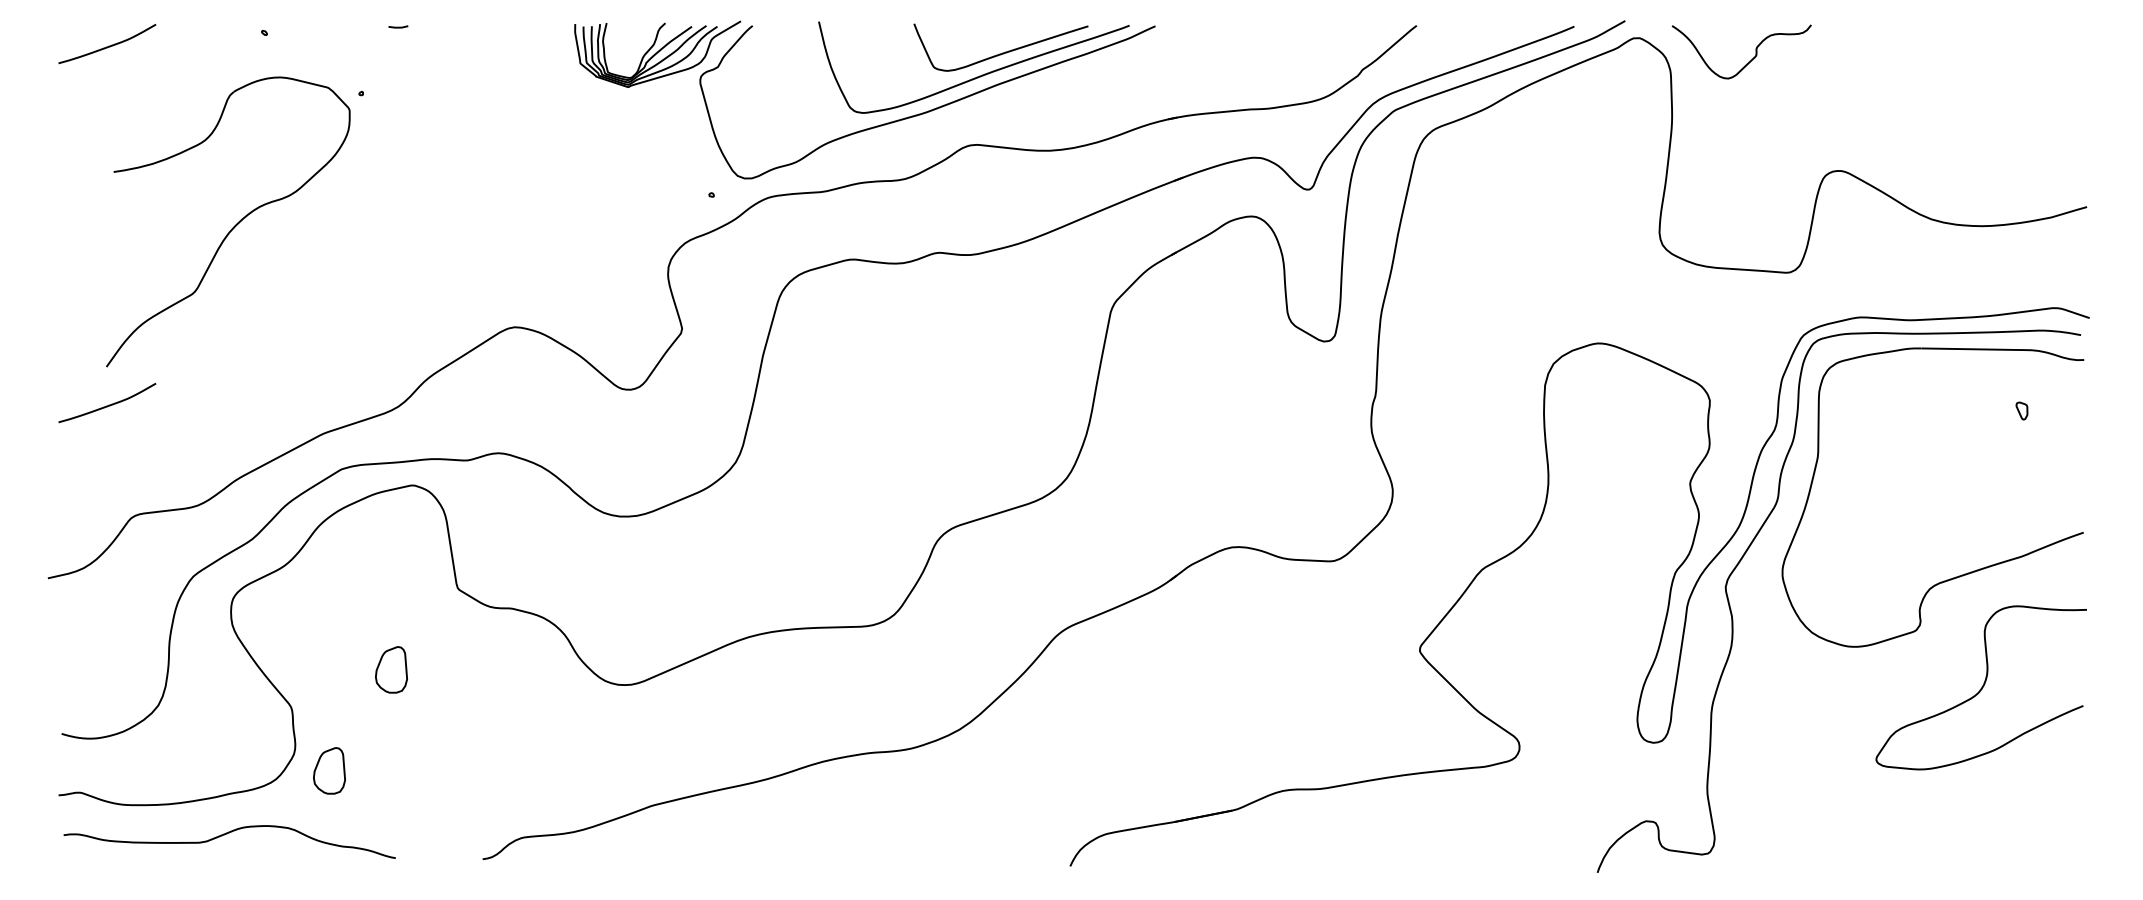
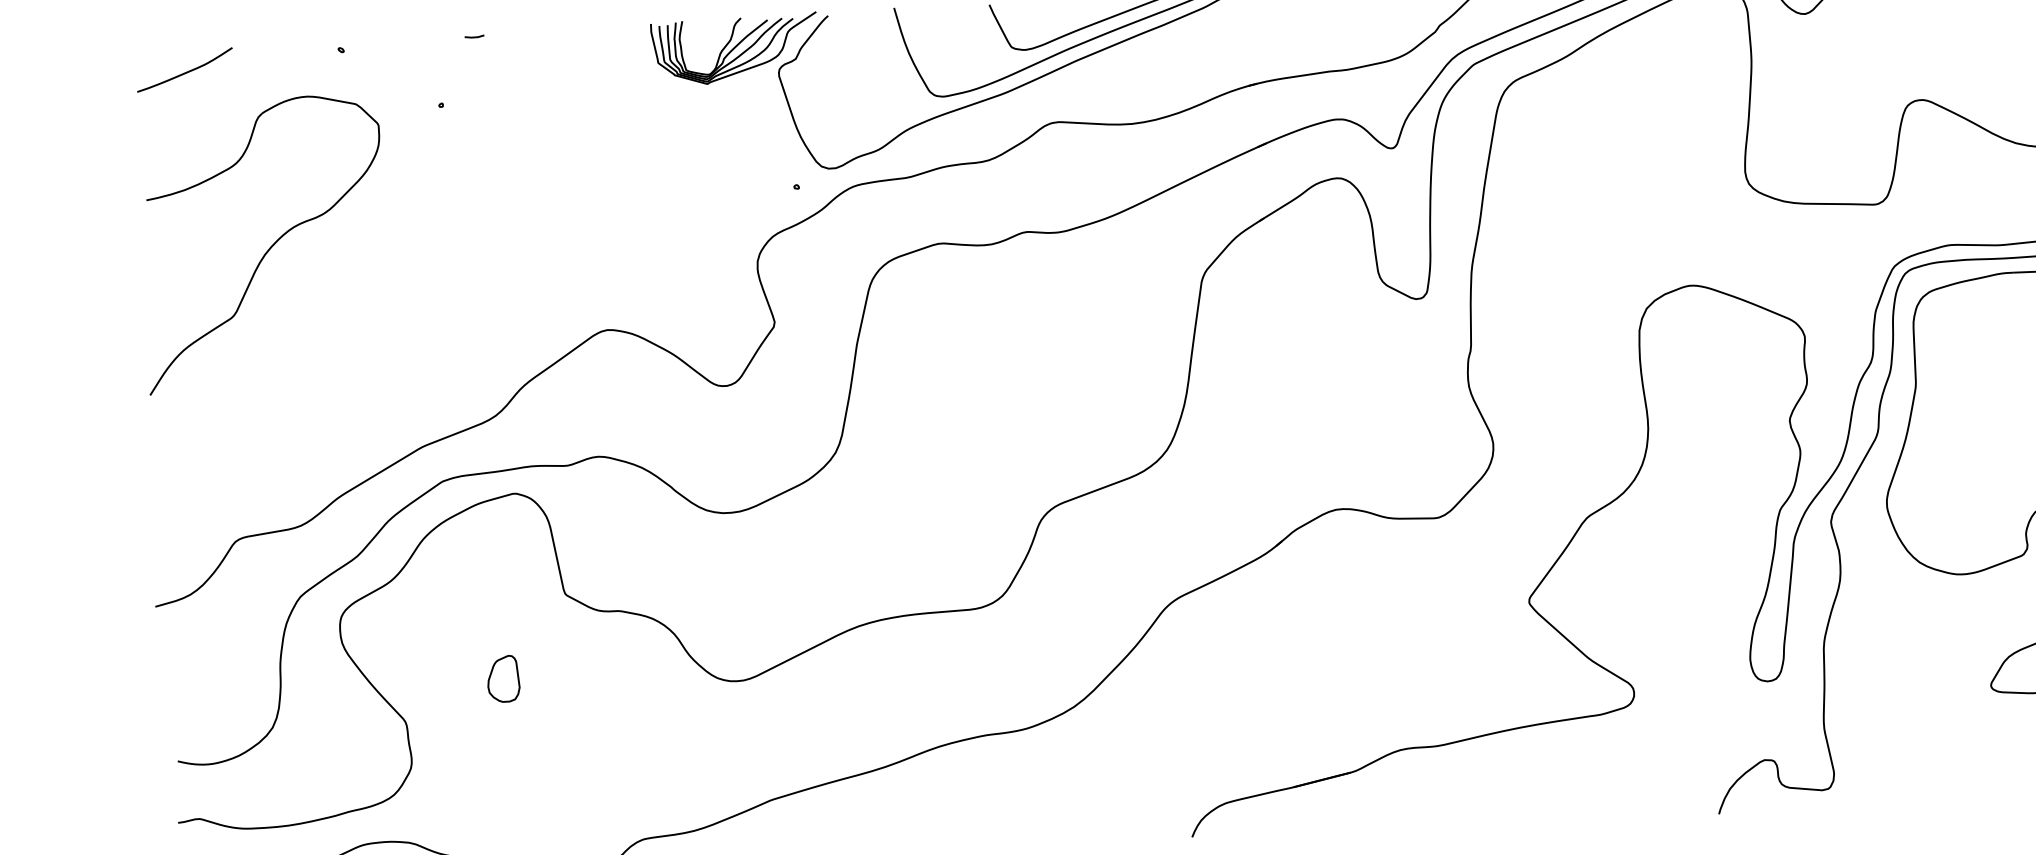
part: (233, 226) -> (269, 248), moved
curve: (109, 404) -> (207, 429), removed
part: (329, 770) -> (447, 782), removed

